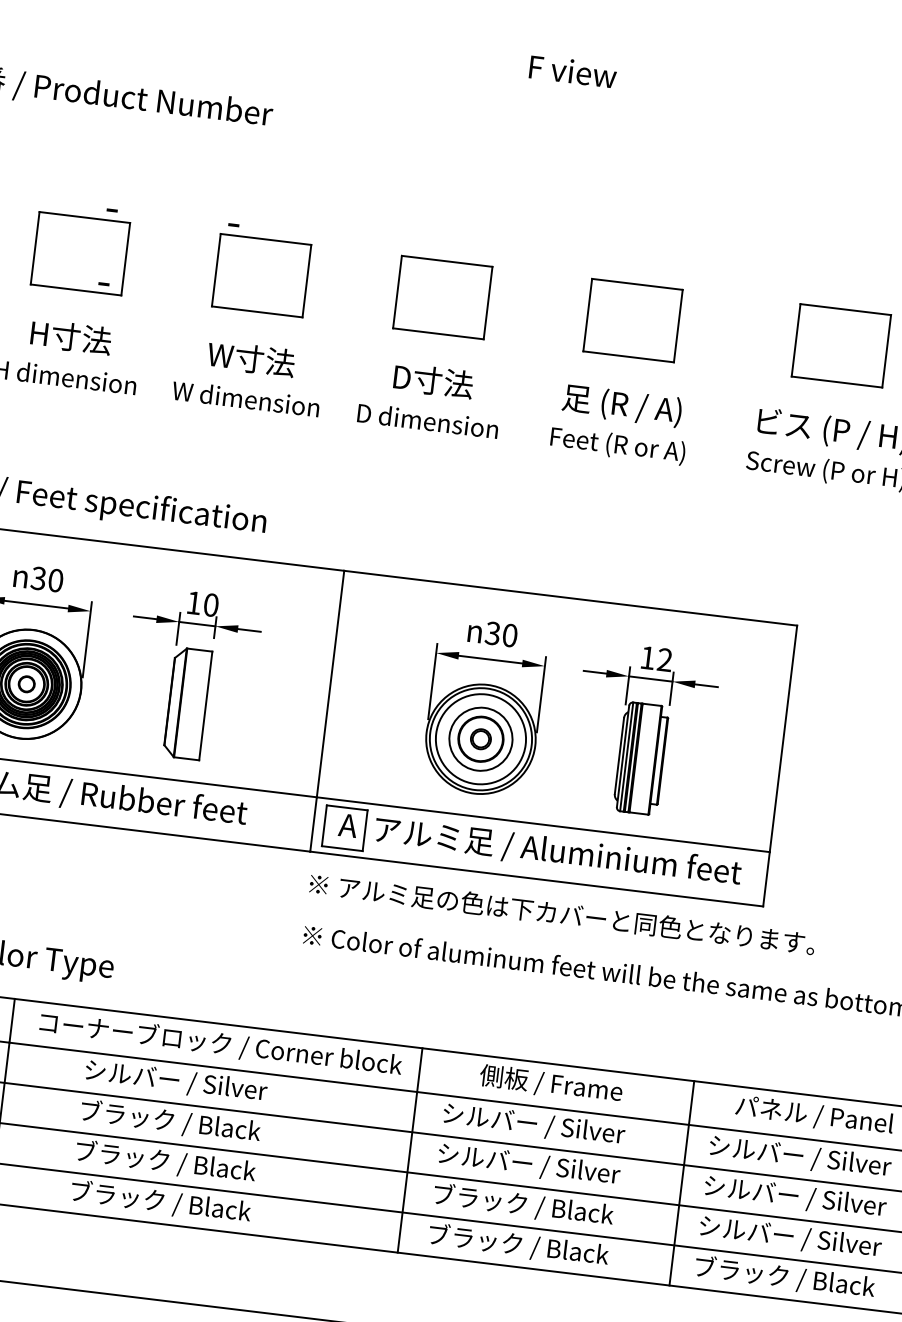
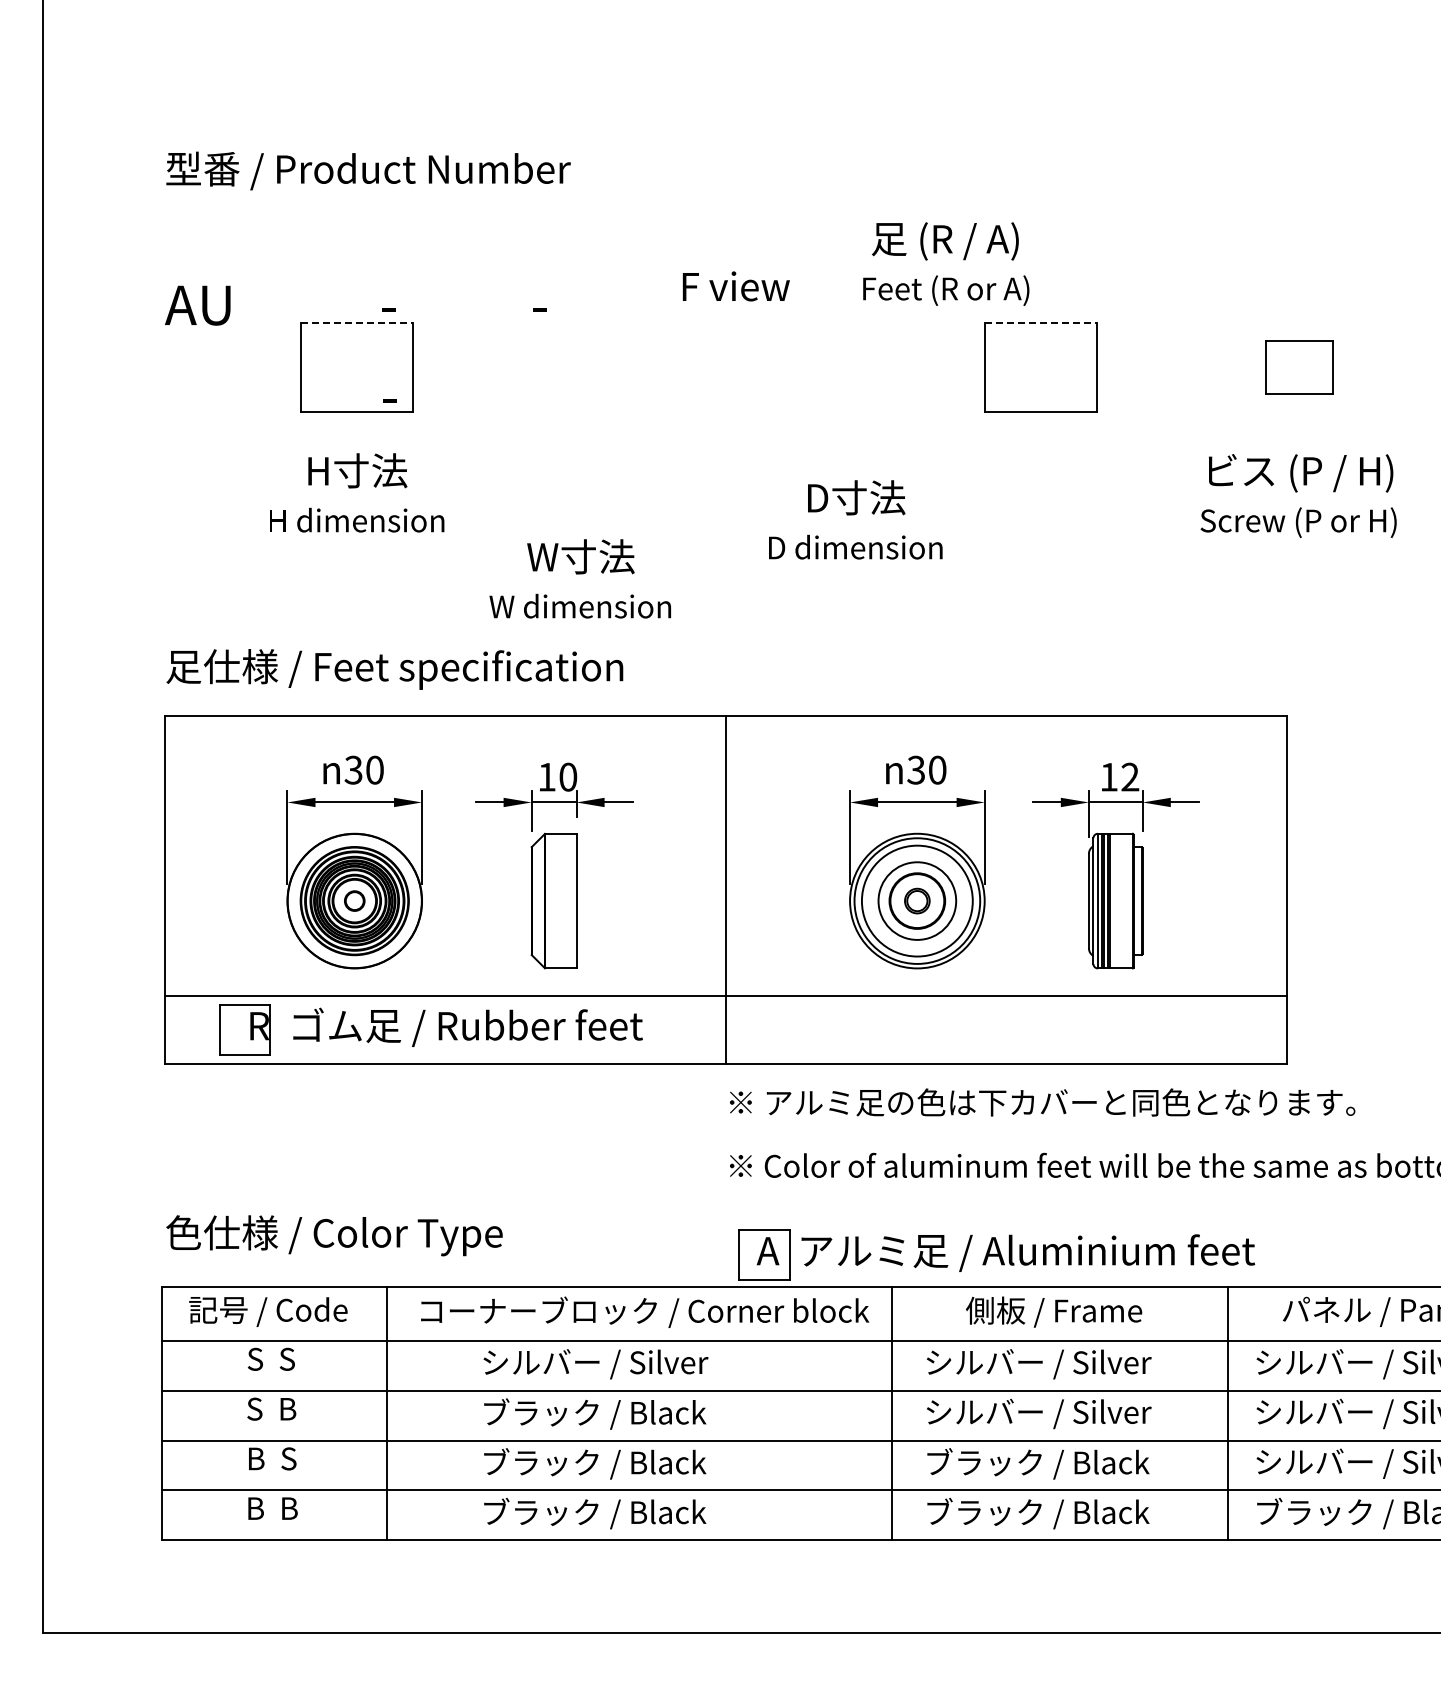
text: (572, 71) -> (735, 286), moved
line: (85, 217) -> (357, 322), solid -> dashed
part: (261, 275) -> (580, 367), removed
line: (637, 284) -> (1041, 322), solid -> dashed
part: (442, 297) -> (805, 367), removed
part: (840, 345) -> (1298, 367), size x0.6
text: (248, 376) -> (579, 578), moved
text: (430, 398) -> (855, 519), moved
text: (620, 423) -> (946, 263), moved
part: (532, 850) -> (996, 1254), moved

